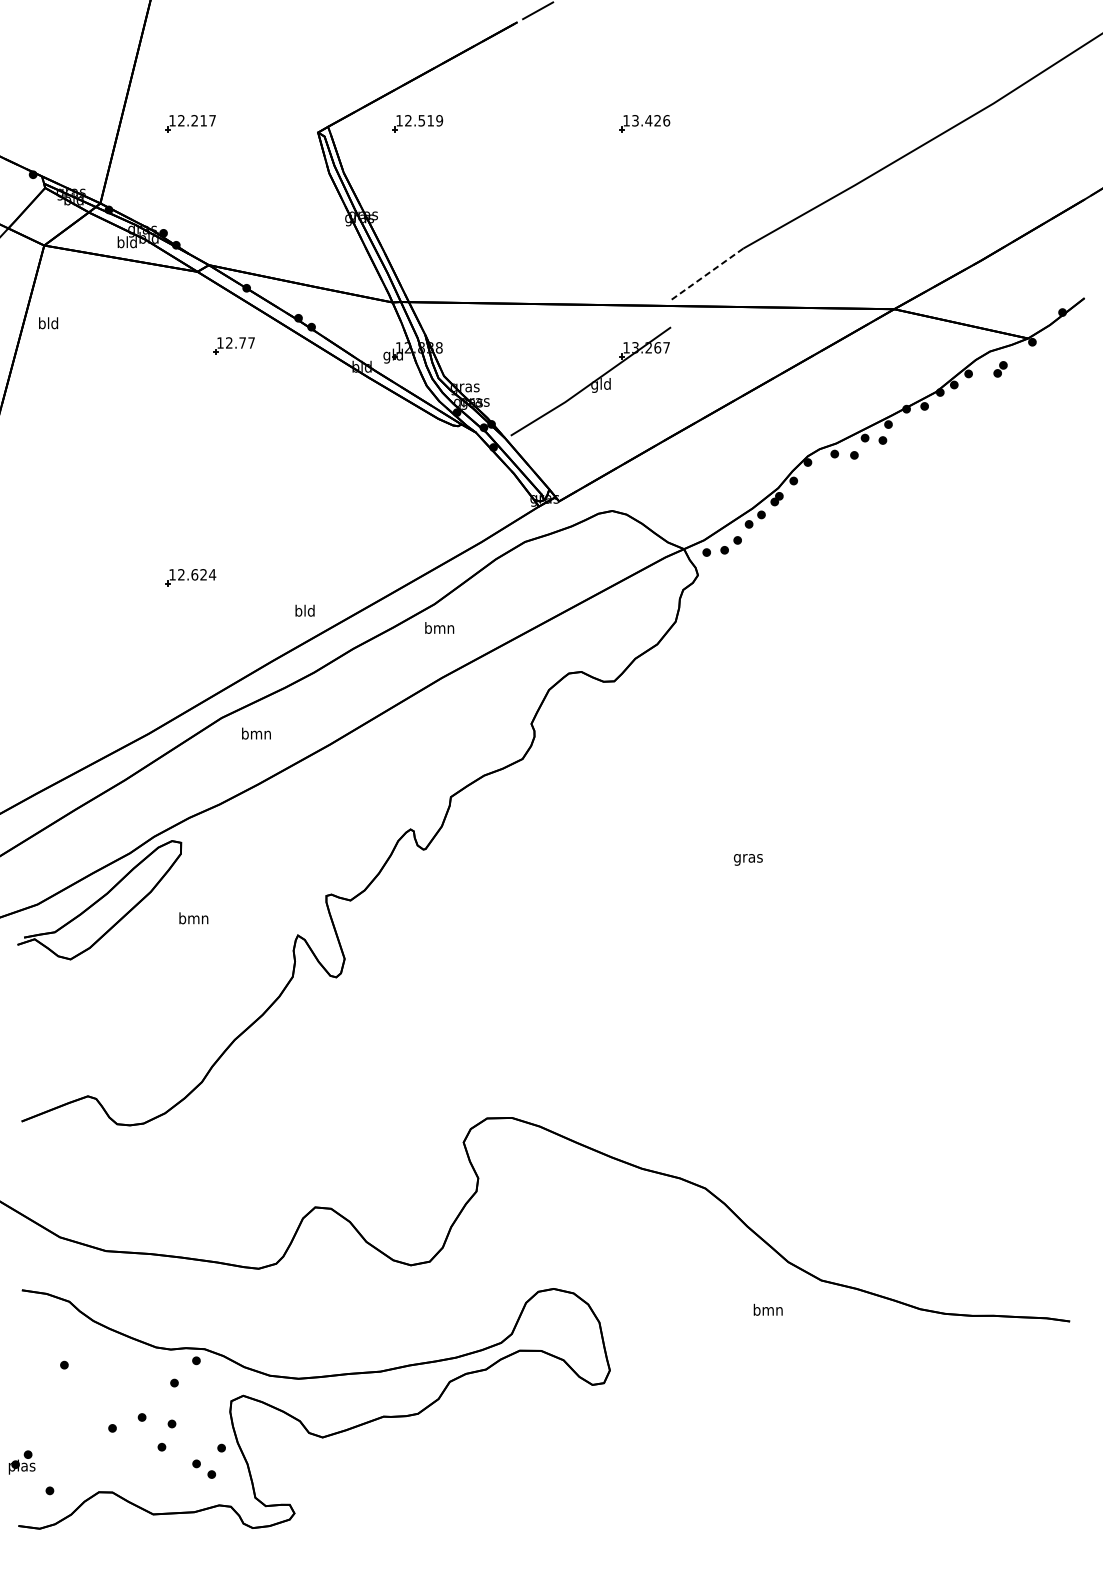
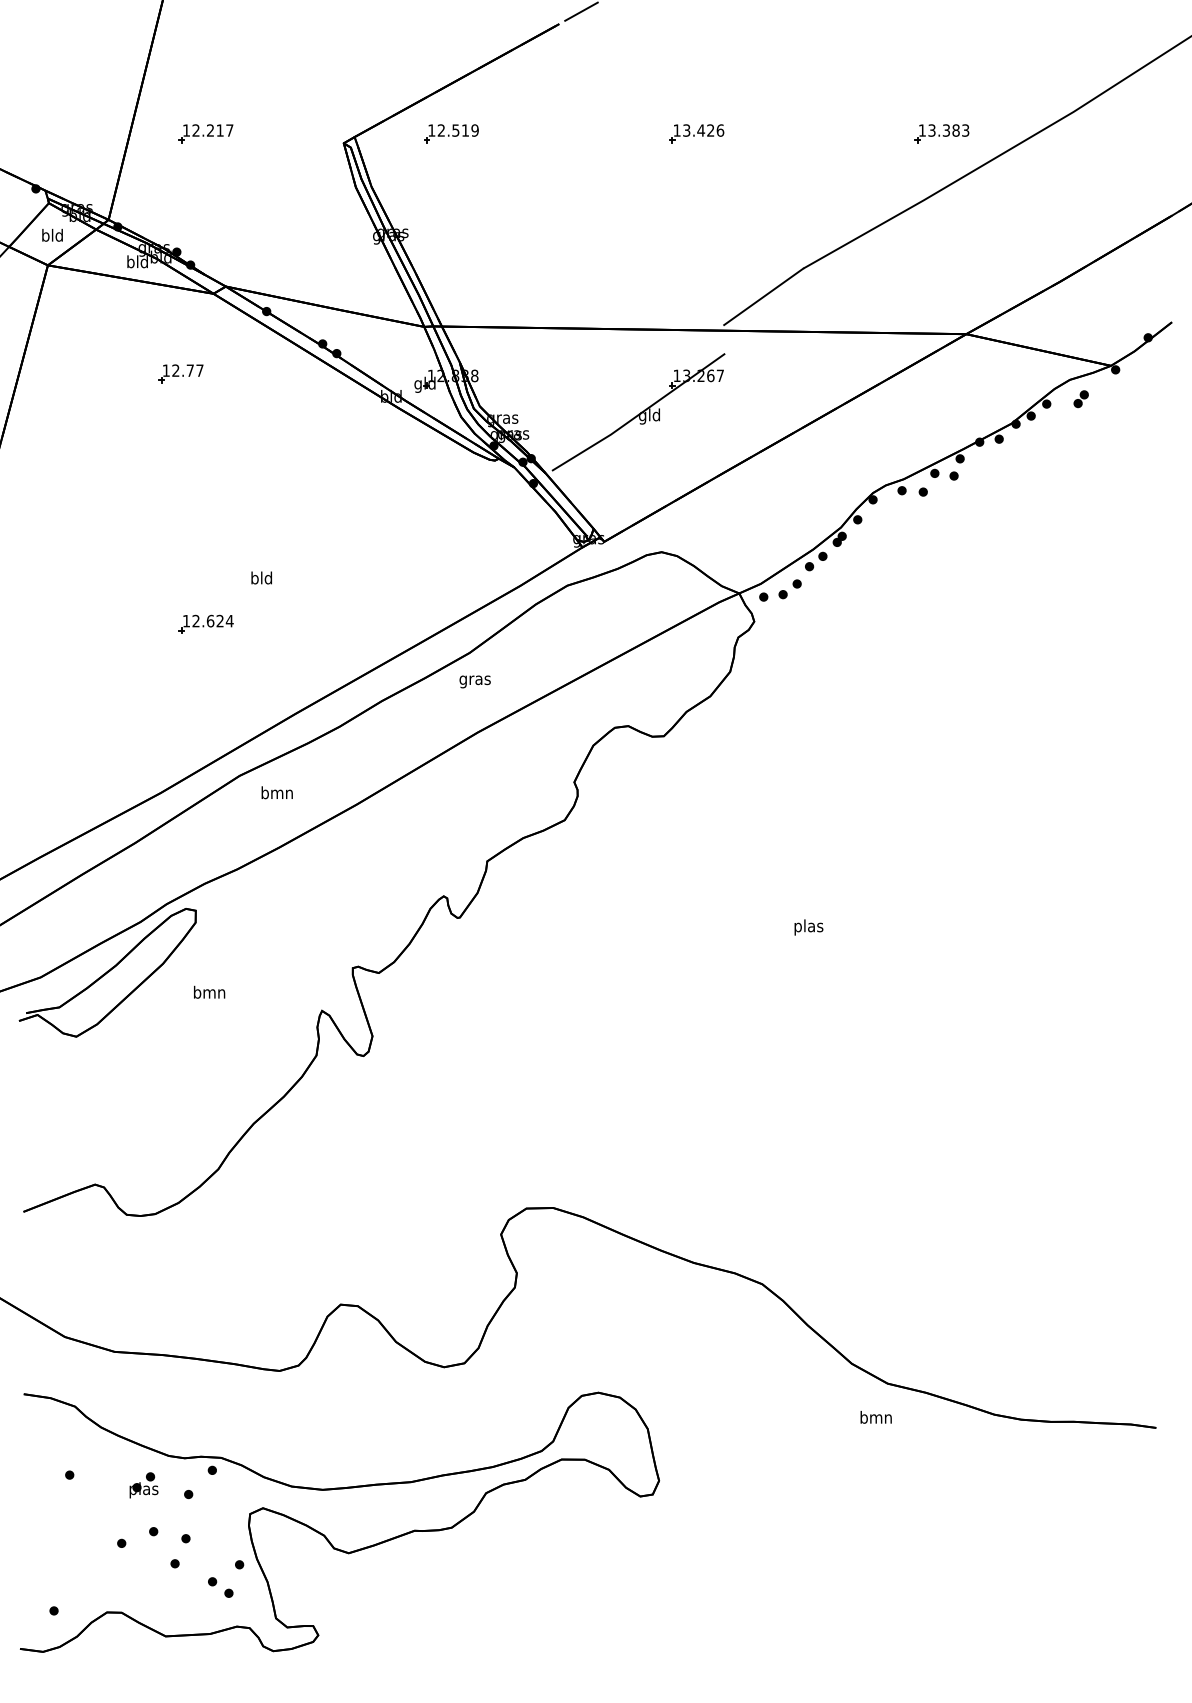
part: (871, 123) -> (941, 133), added
line: (706, 274) -> (763, 296), dashed -> solid
text: (48, 322) -> (52, 234), moved
part: (233, 345) -> (180, 373), moved
text: (304, 610) -> (261, 577), moved
text: (439, 629) -> (474, 680), bmn -> gras
text: (748, 858) -> (808, 927), gras -> plas
text: (767, 1309) -> (875, 1417), moved
part: (21, 1462) -> (143, 1485), moved

